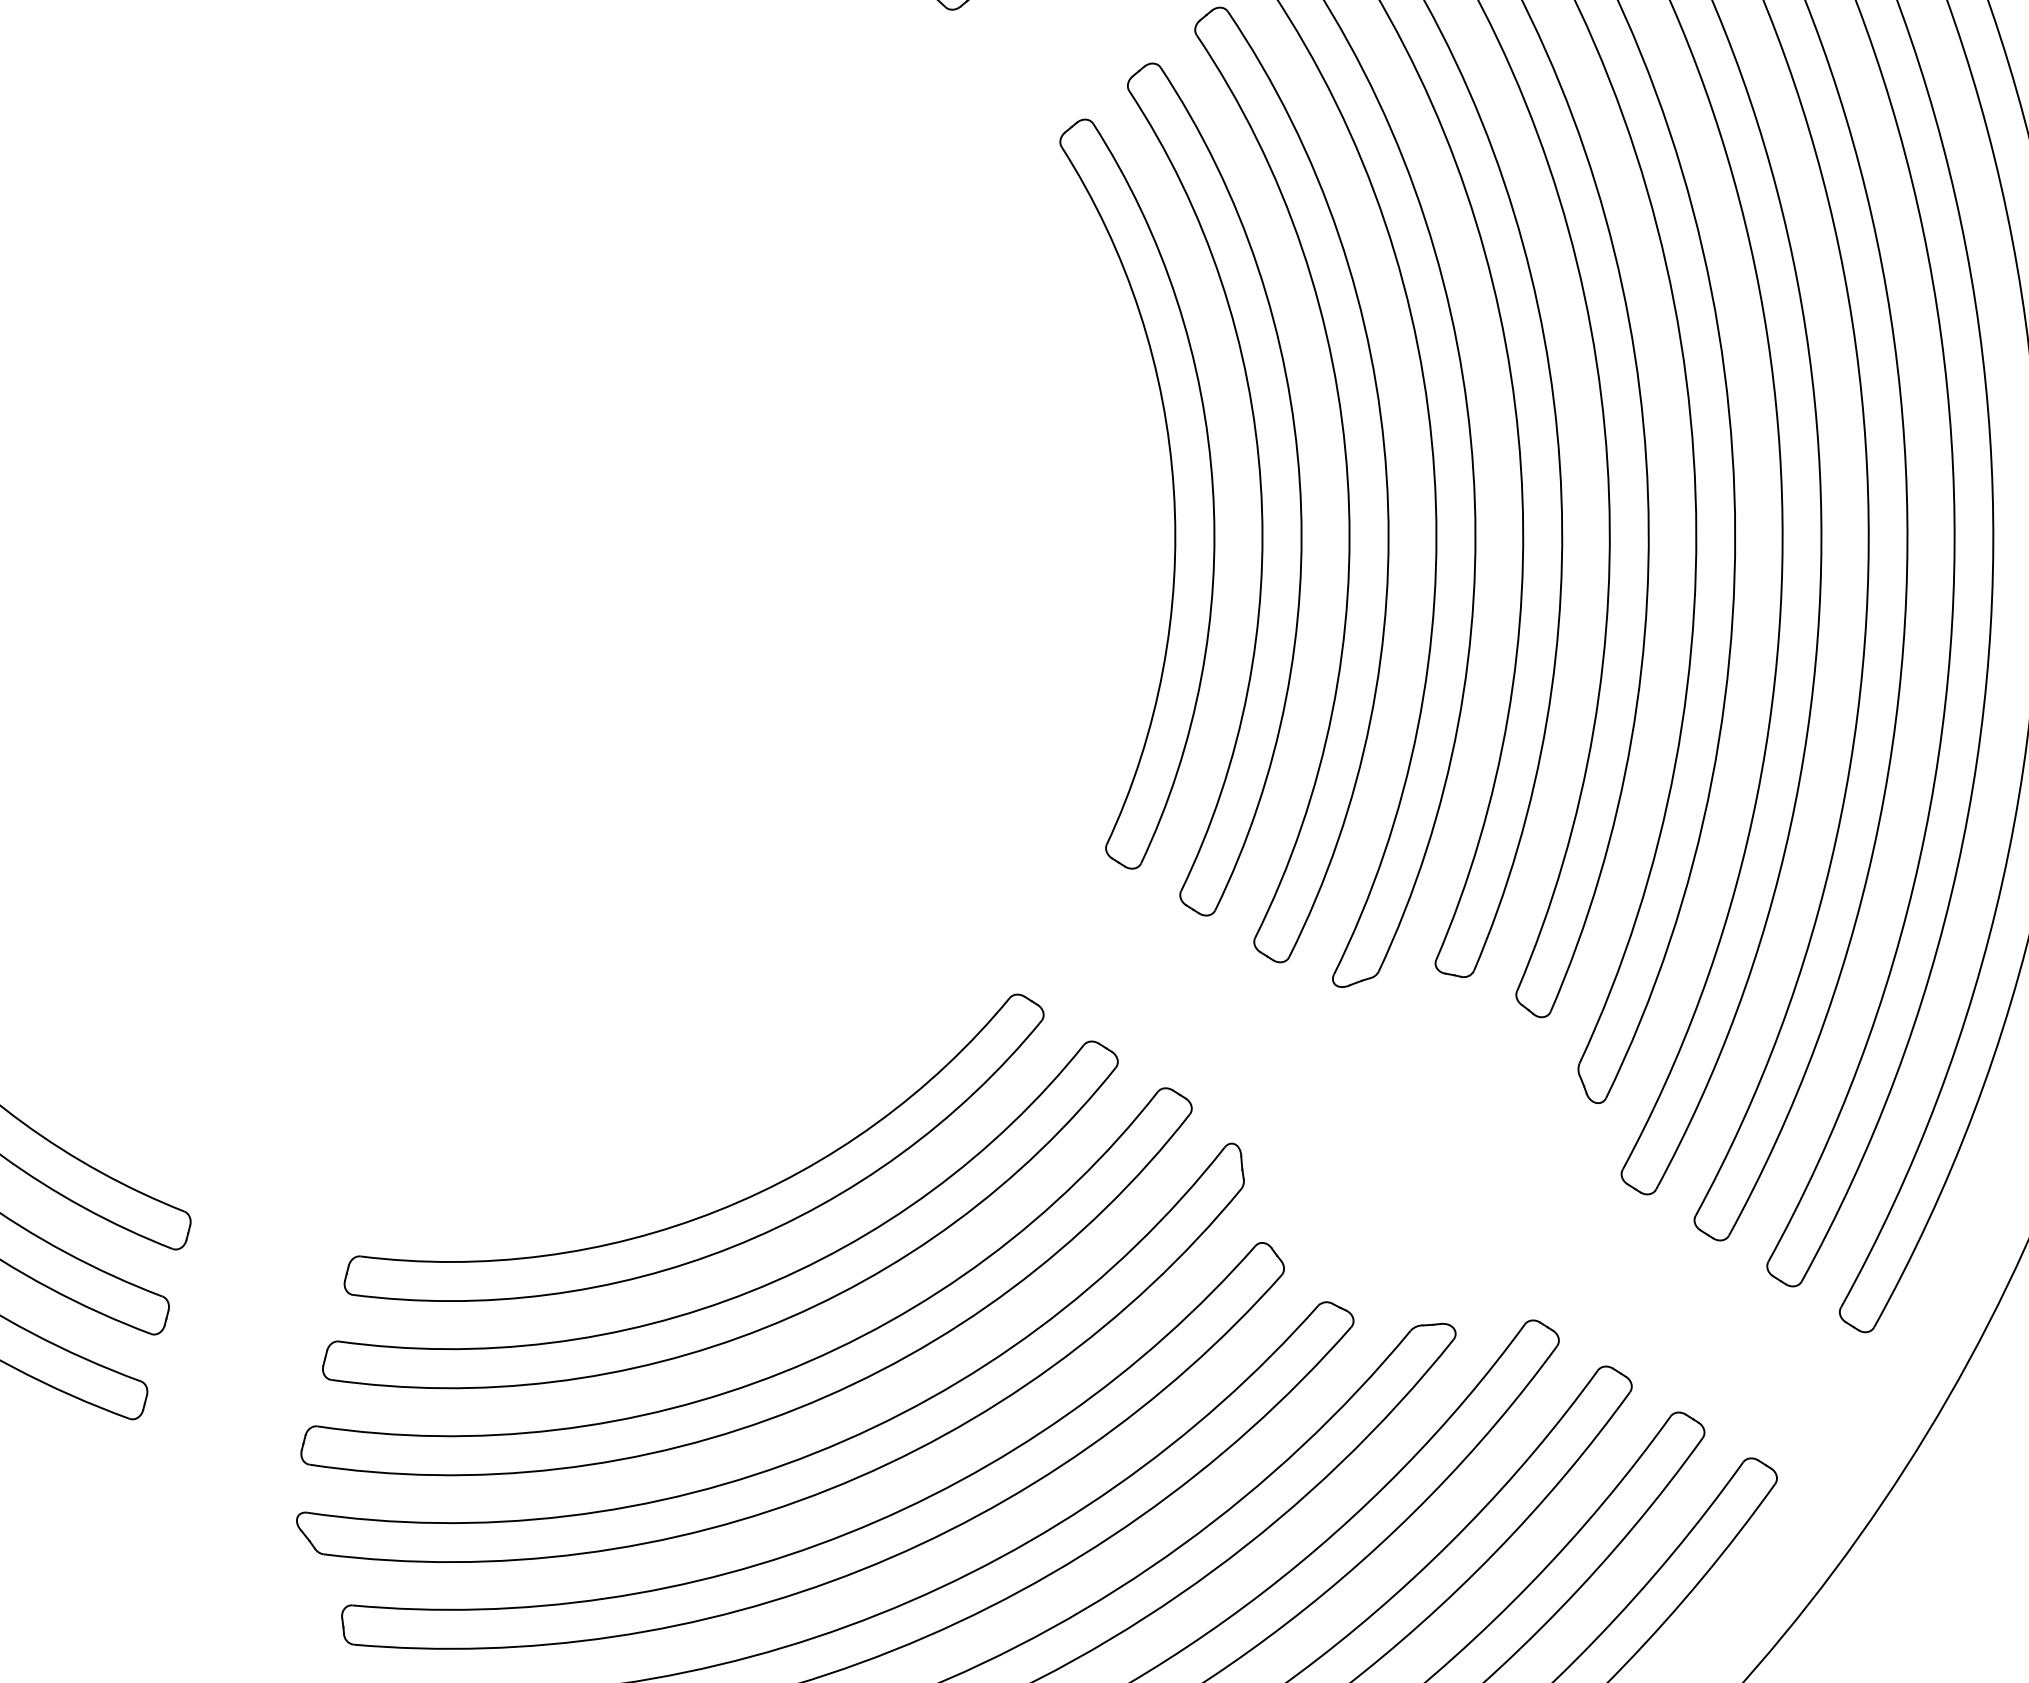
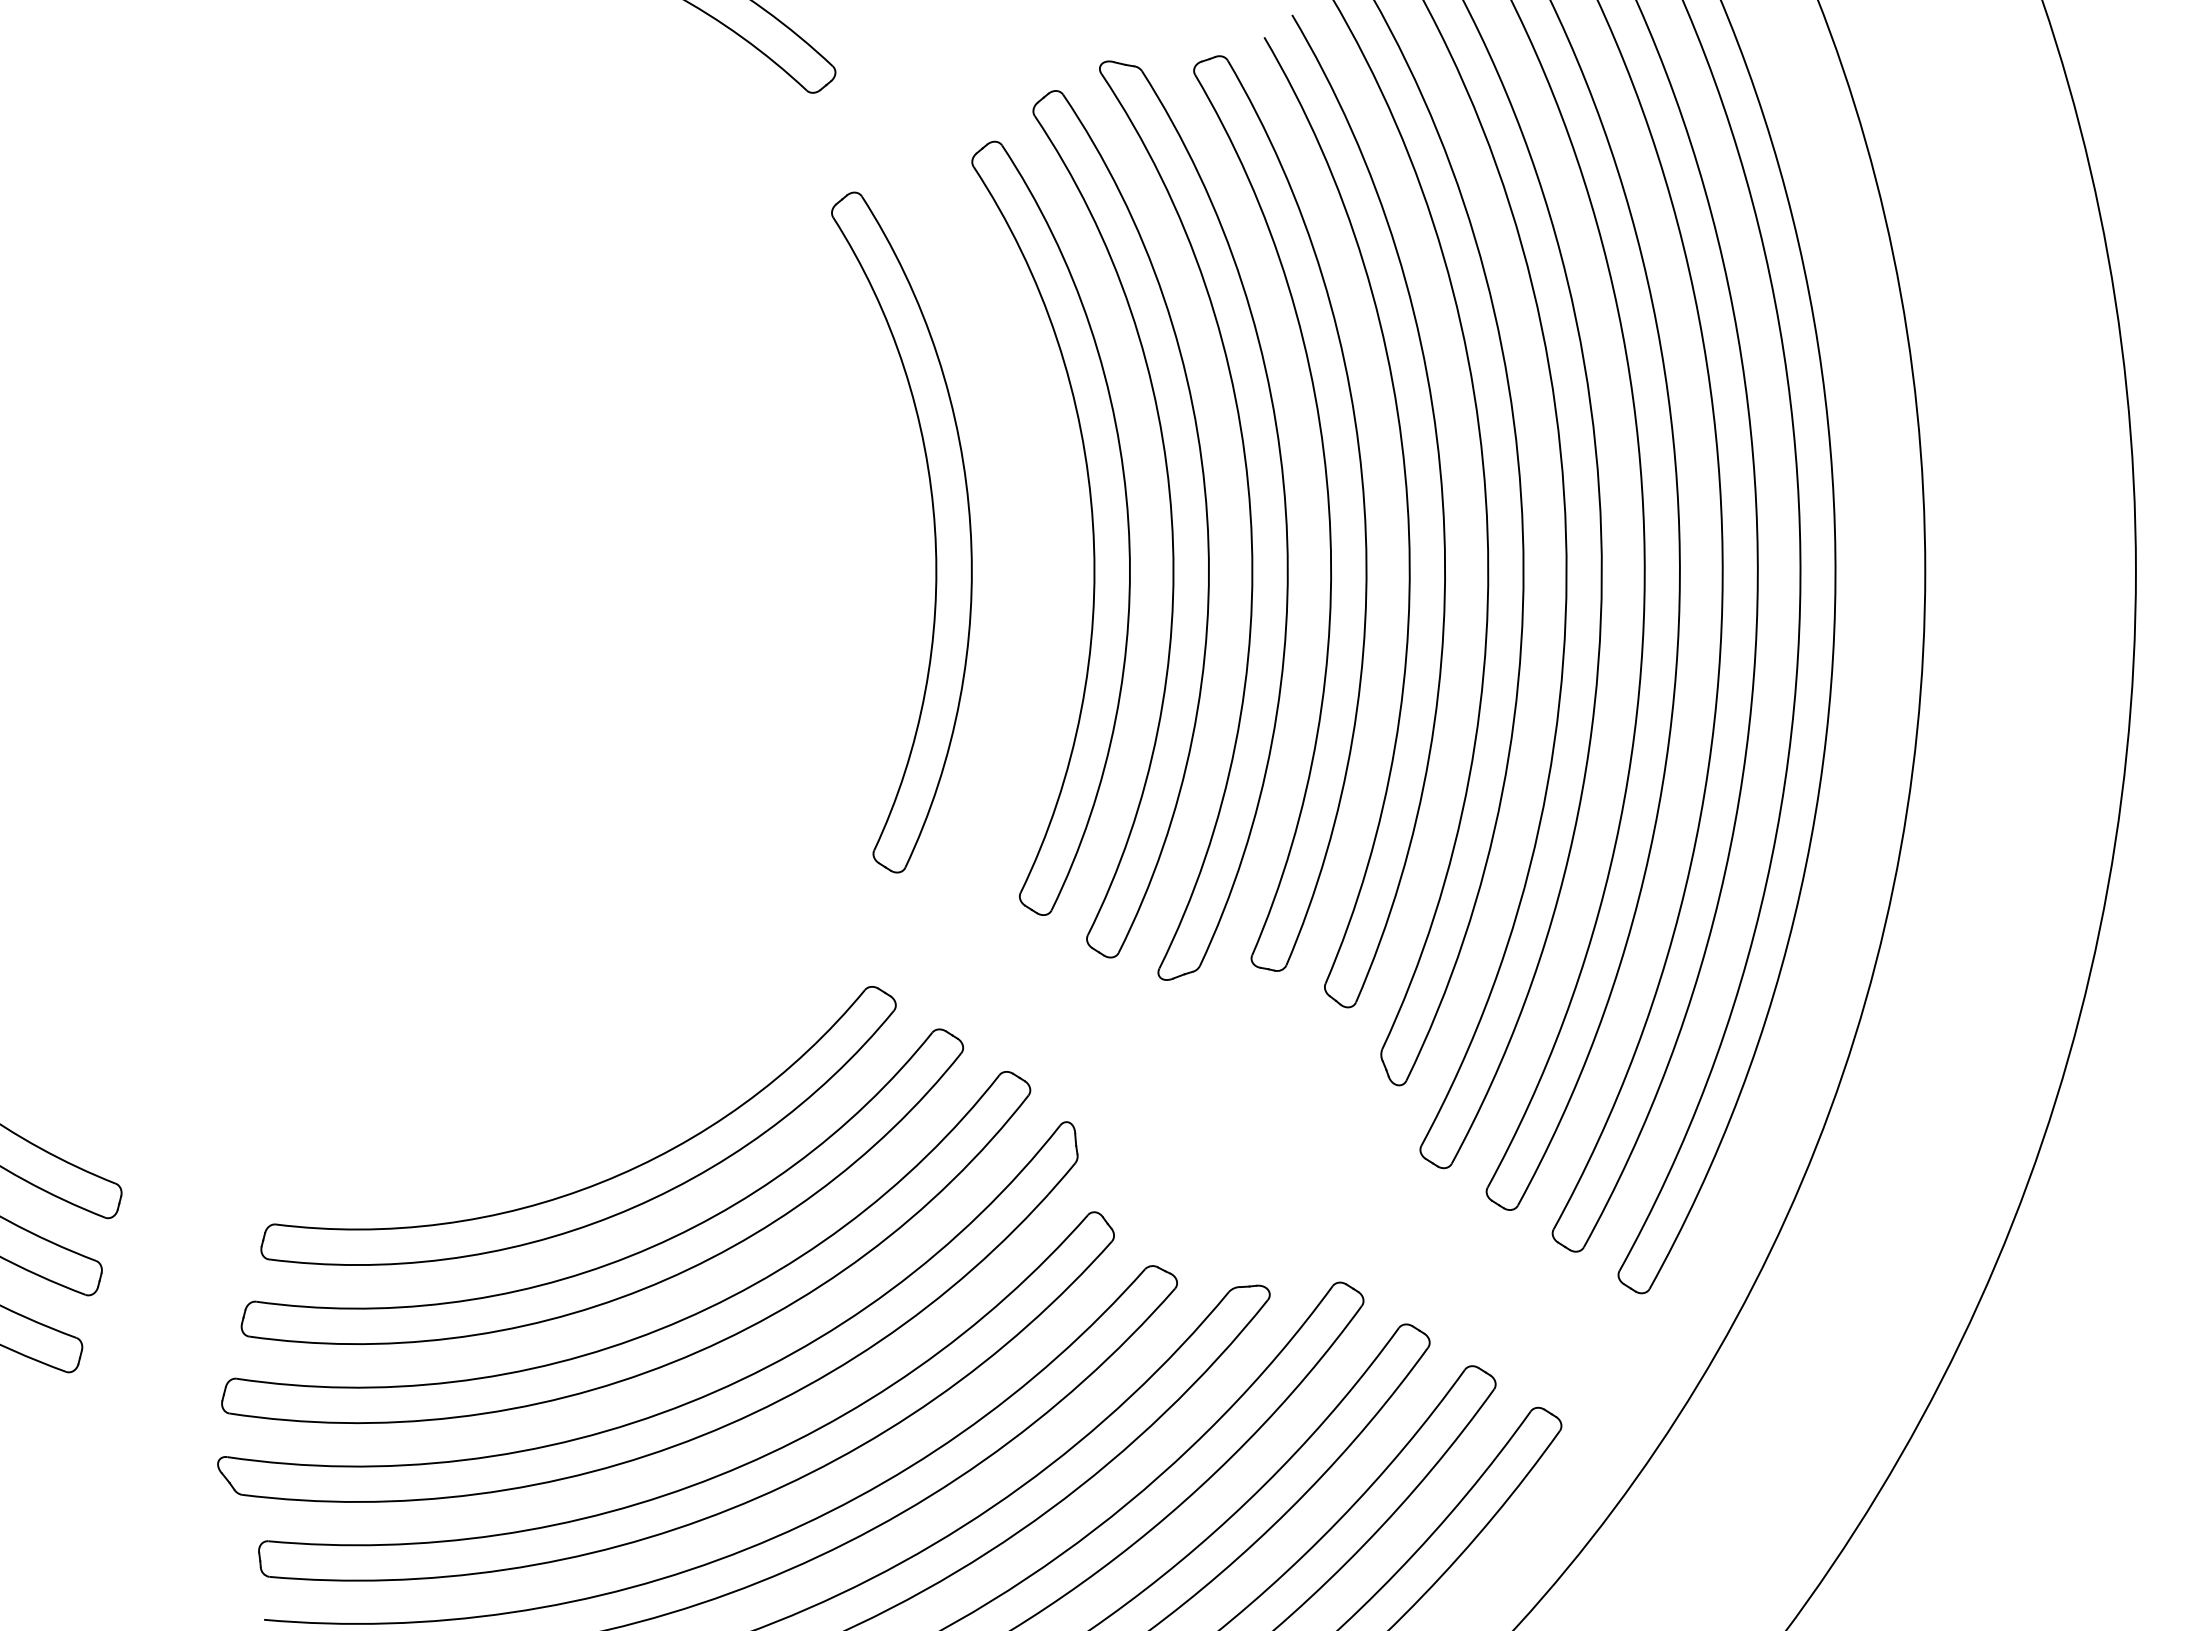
part: (1172, 487) -> (933, 526), moved

